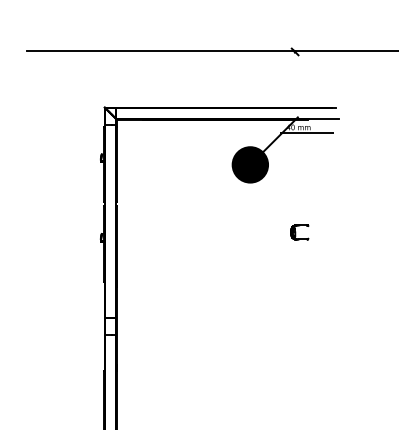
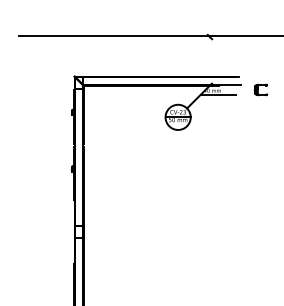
fill: (250, 164) -> (178, 117), removed
part: (299, 232) -> (260, 90), moved

